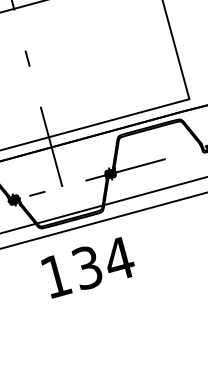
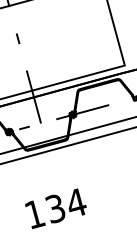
text: (87, 267) -> (55, 208), moved

